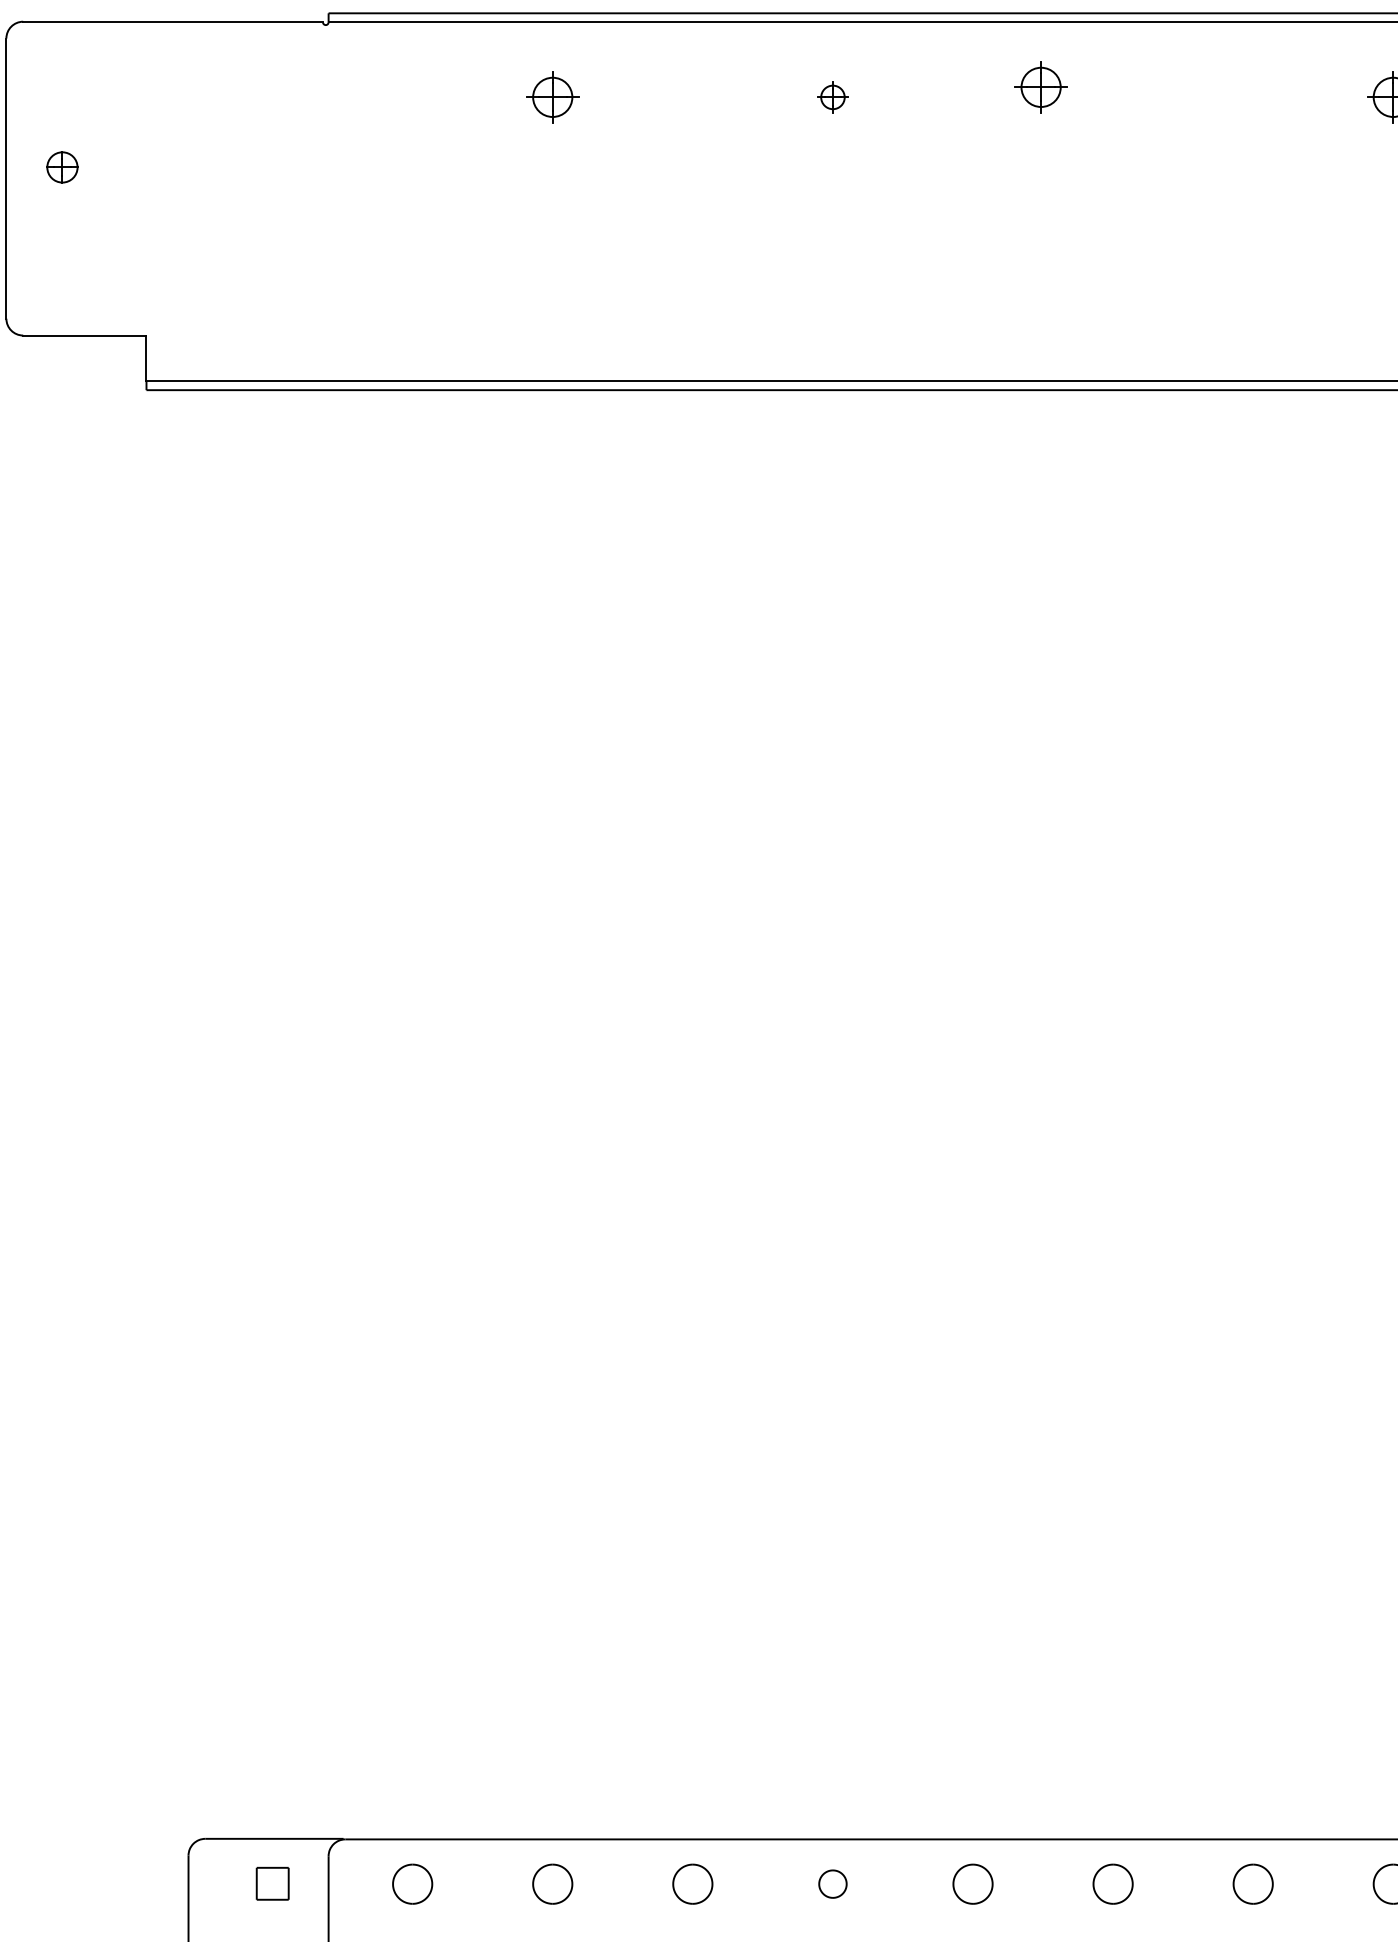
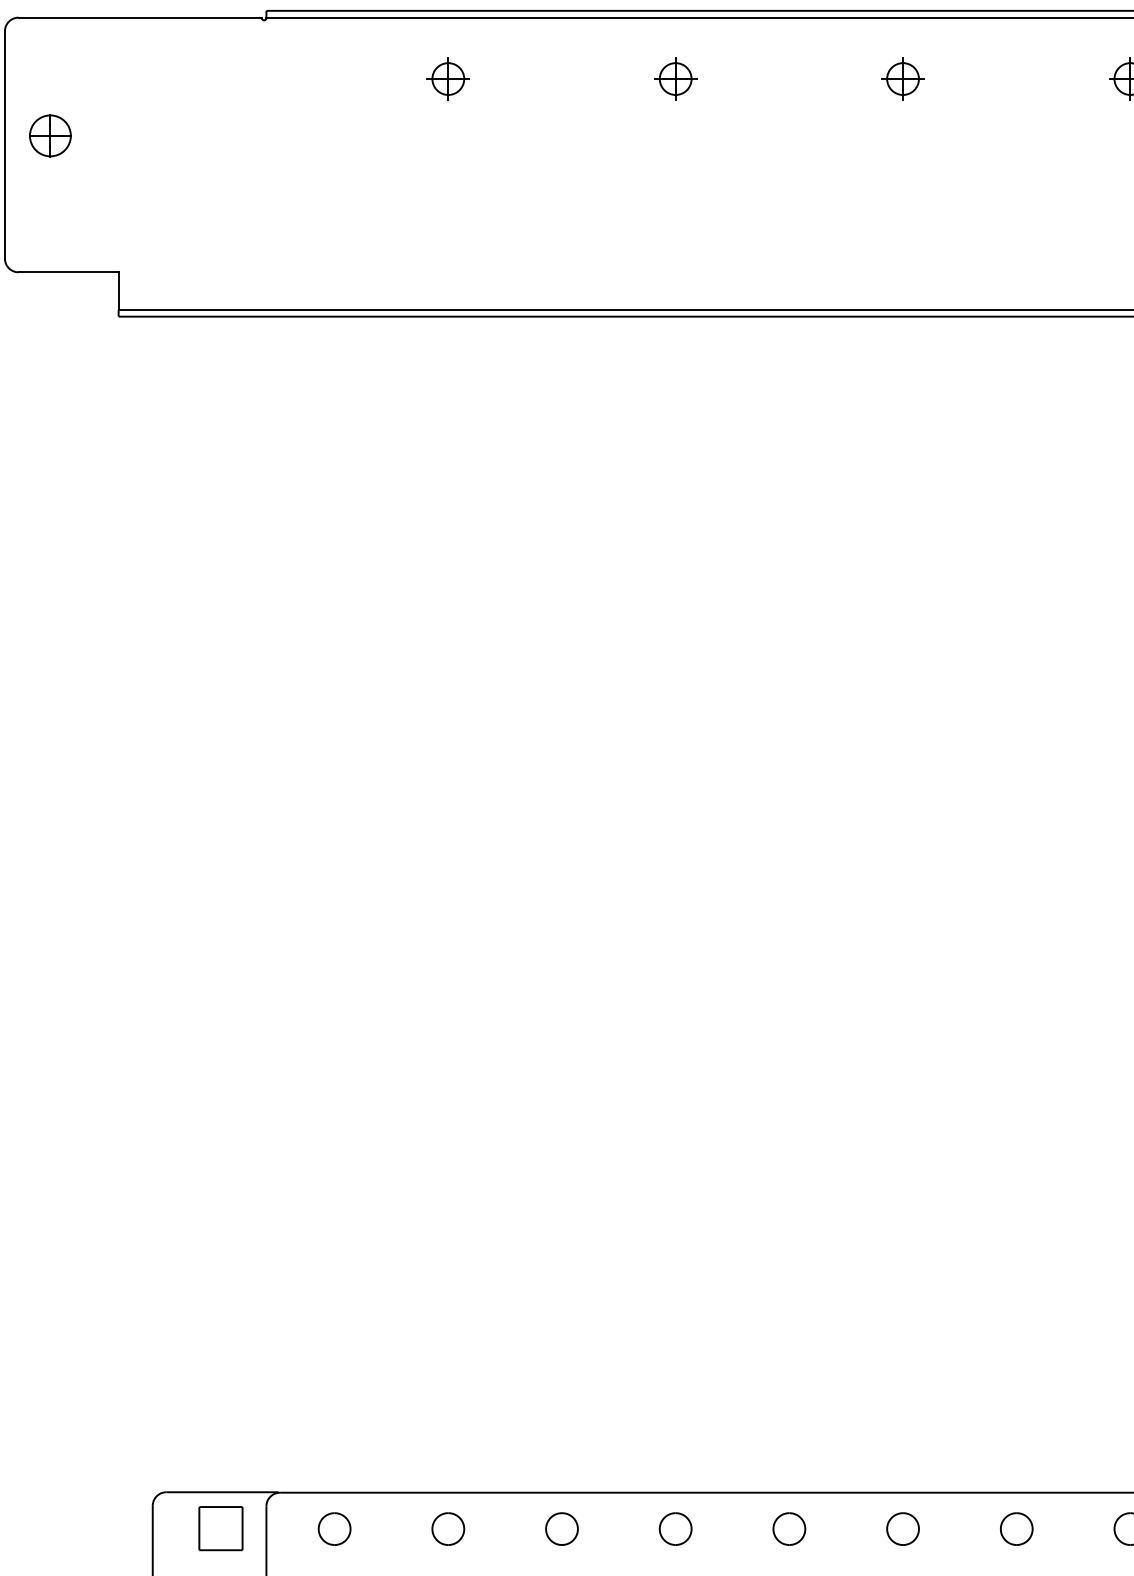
part: (1040, 87) -> (902, 79), moved
part: (832, 97) -> (675, 79), size x1.67
part: (62, 167) -> (50, 135), size x1.67
part: (272, 1883) -> (220, 1528), size x1.67
part: (832, 1883) -> (675, 1528), size x1.43

